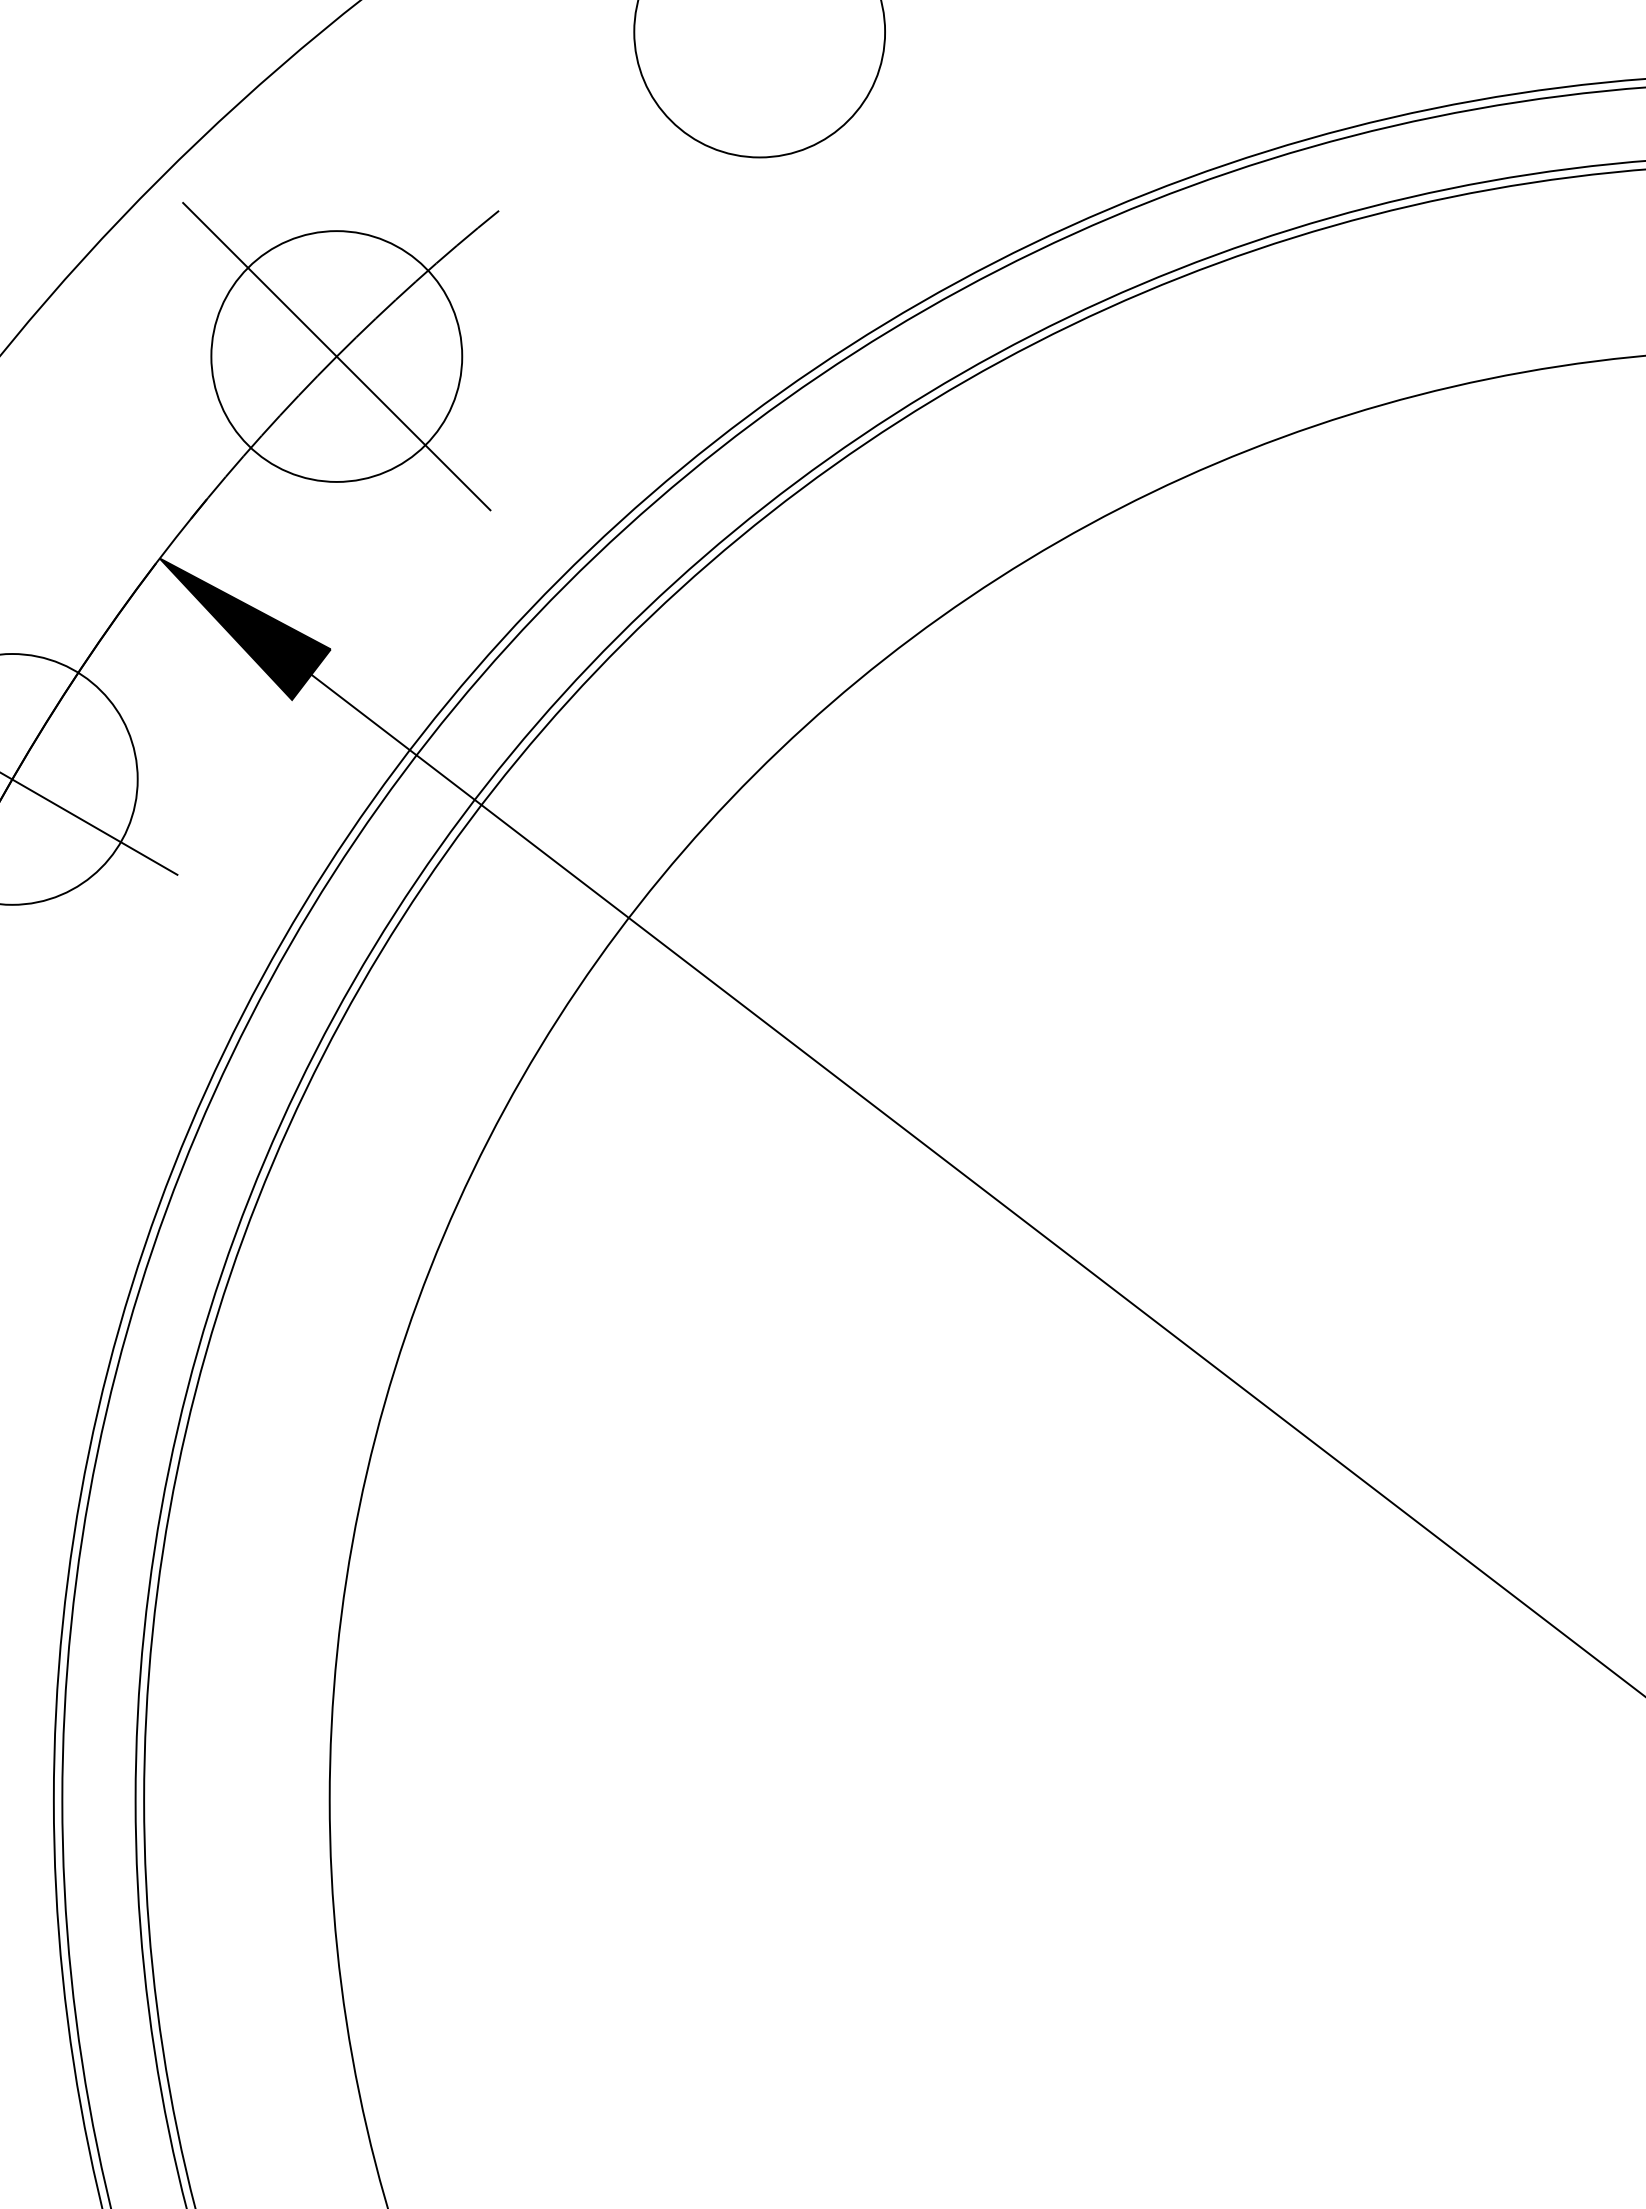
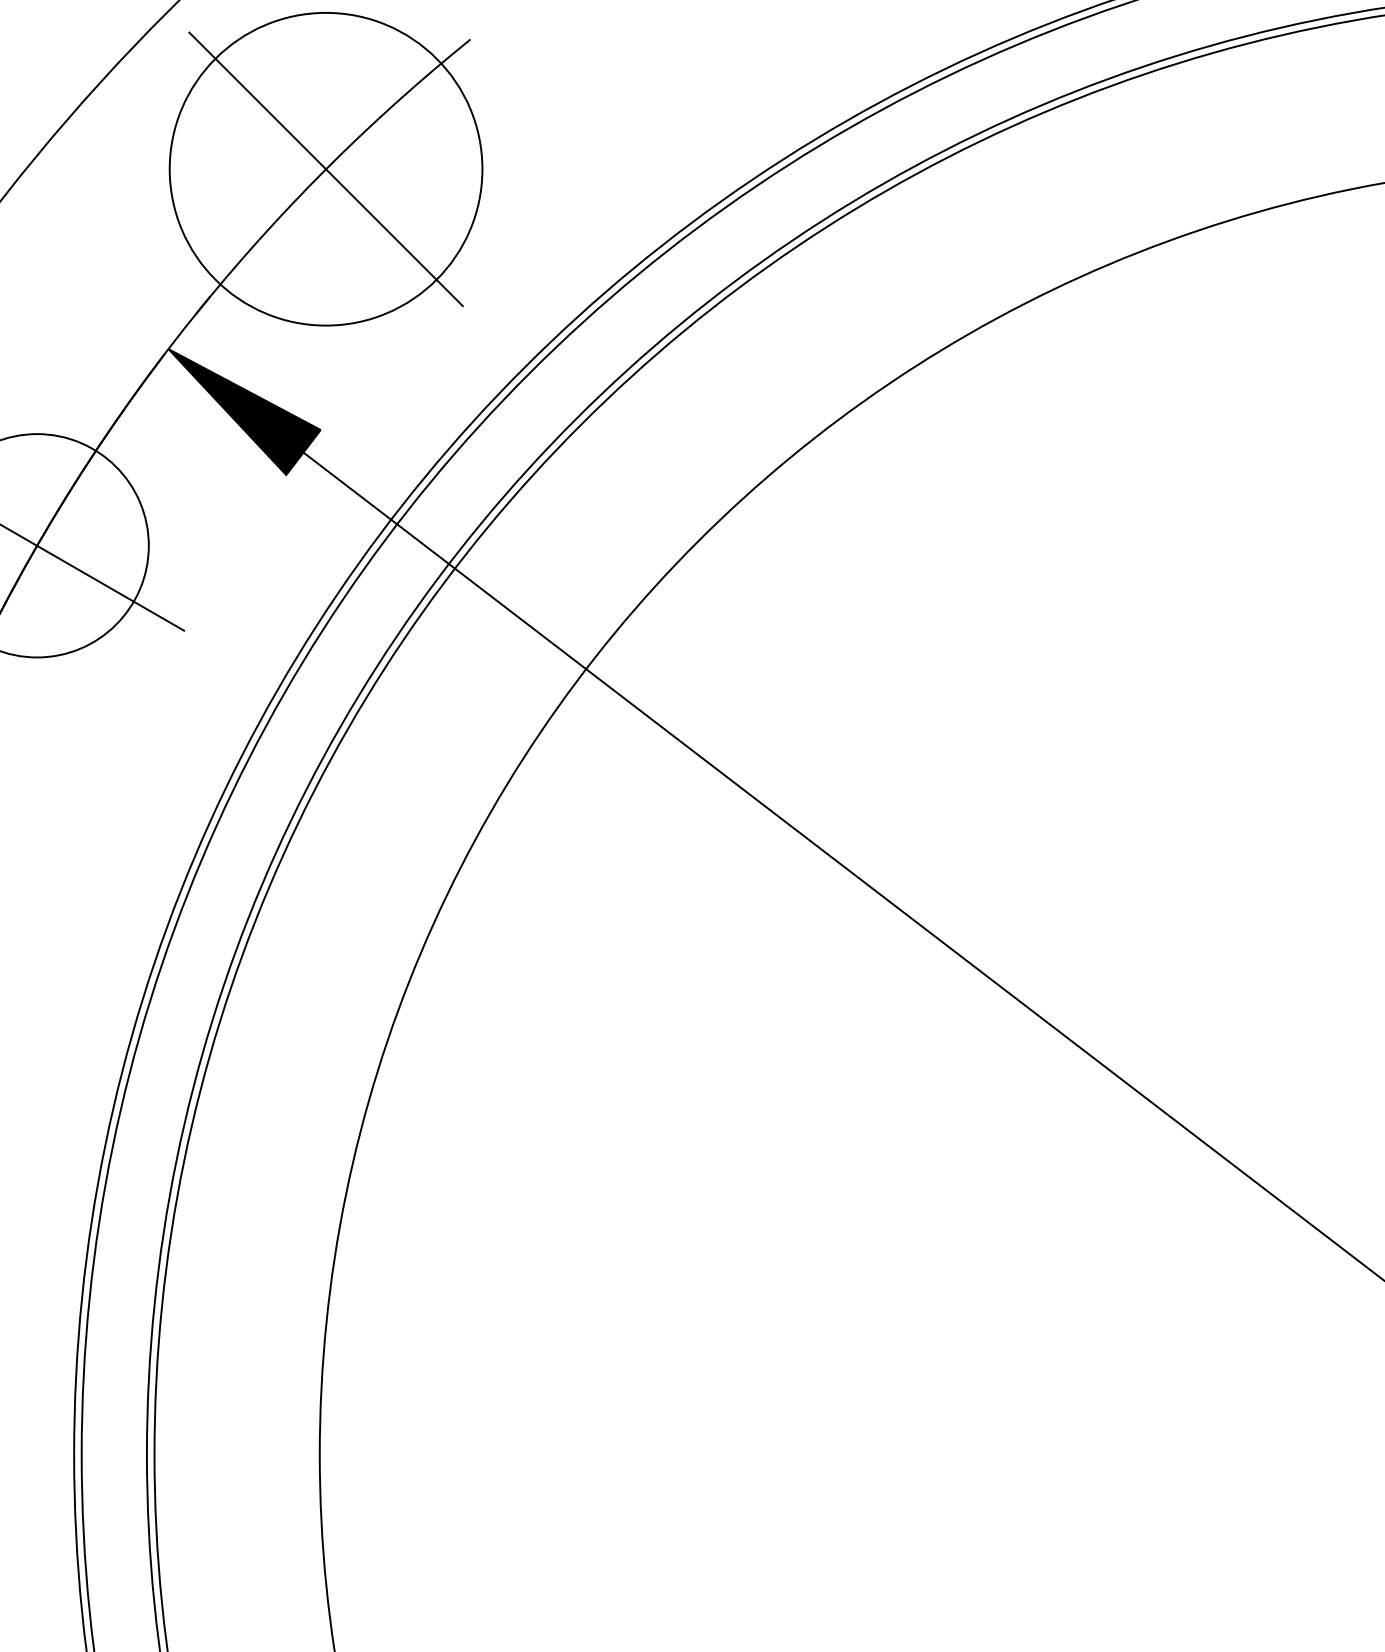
circle: (336, 356) -> (325, 169), size x1.4

